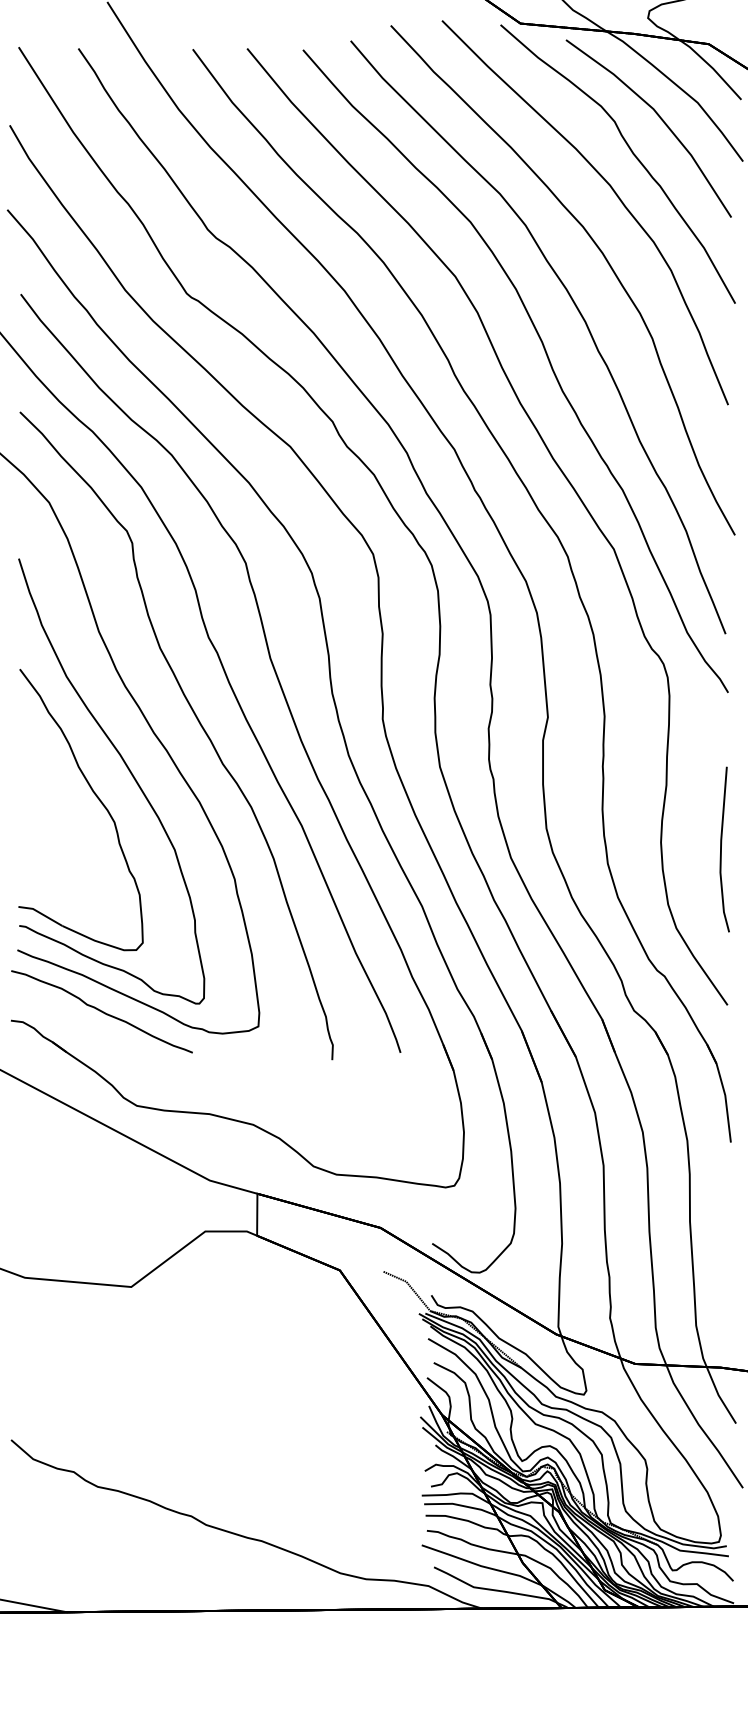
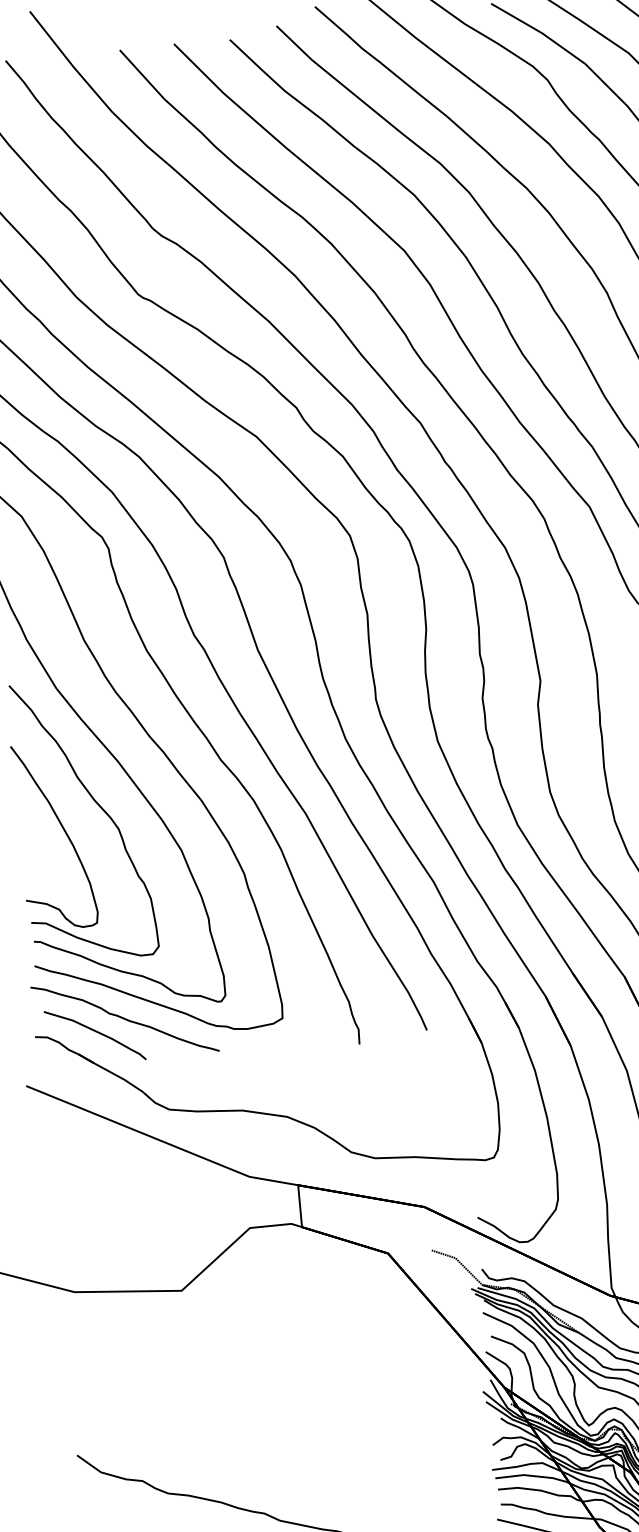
curve: (59, 818) -> (63, 830), added
curve: (72, 1022) -> (96, 1032), added

